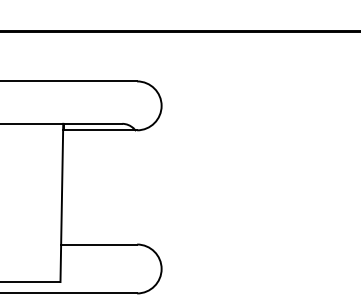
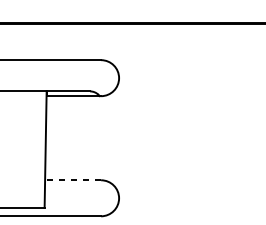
line: (98, 244) -> (72, 180), solid -> dashed

